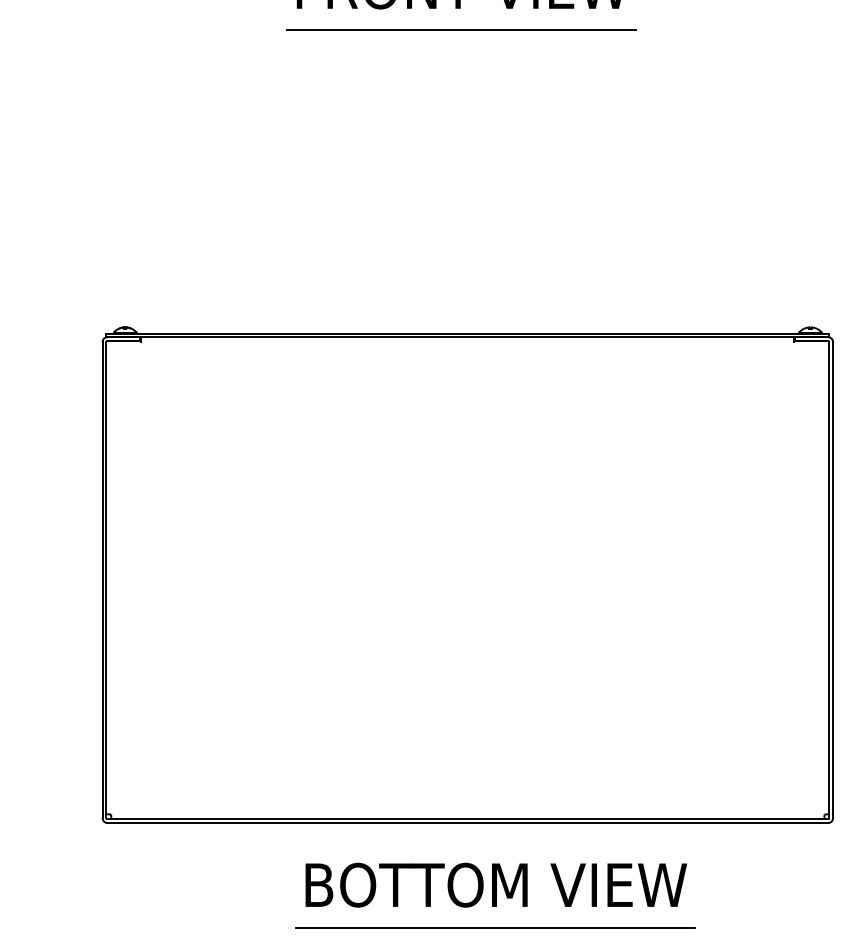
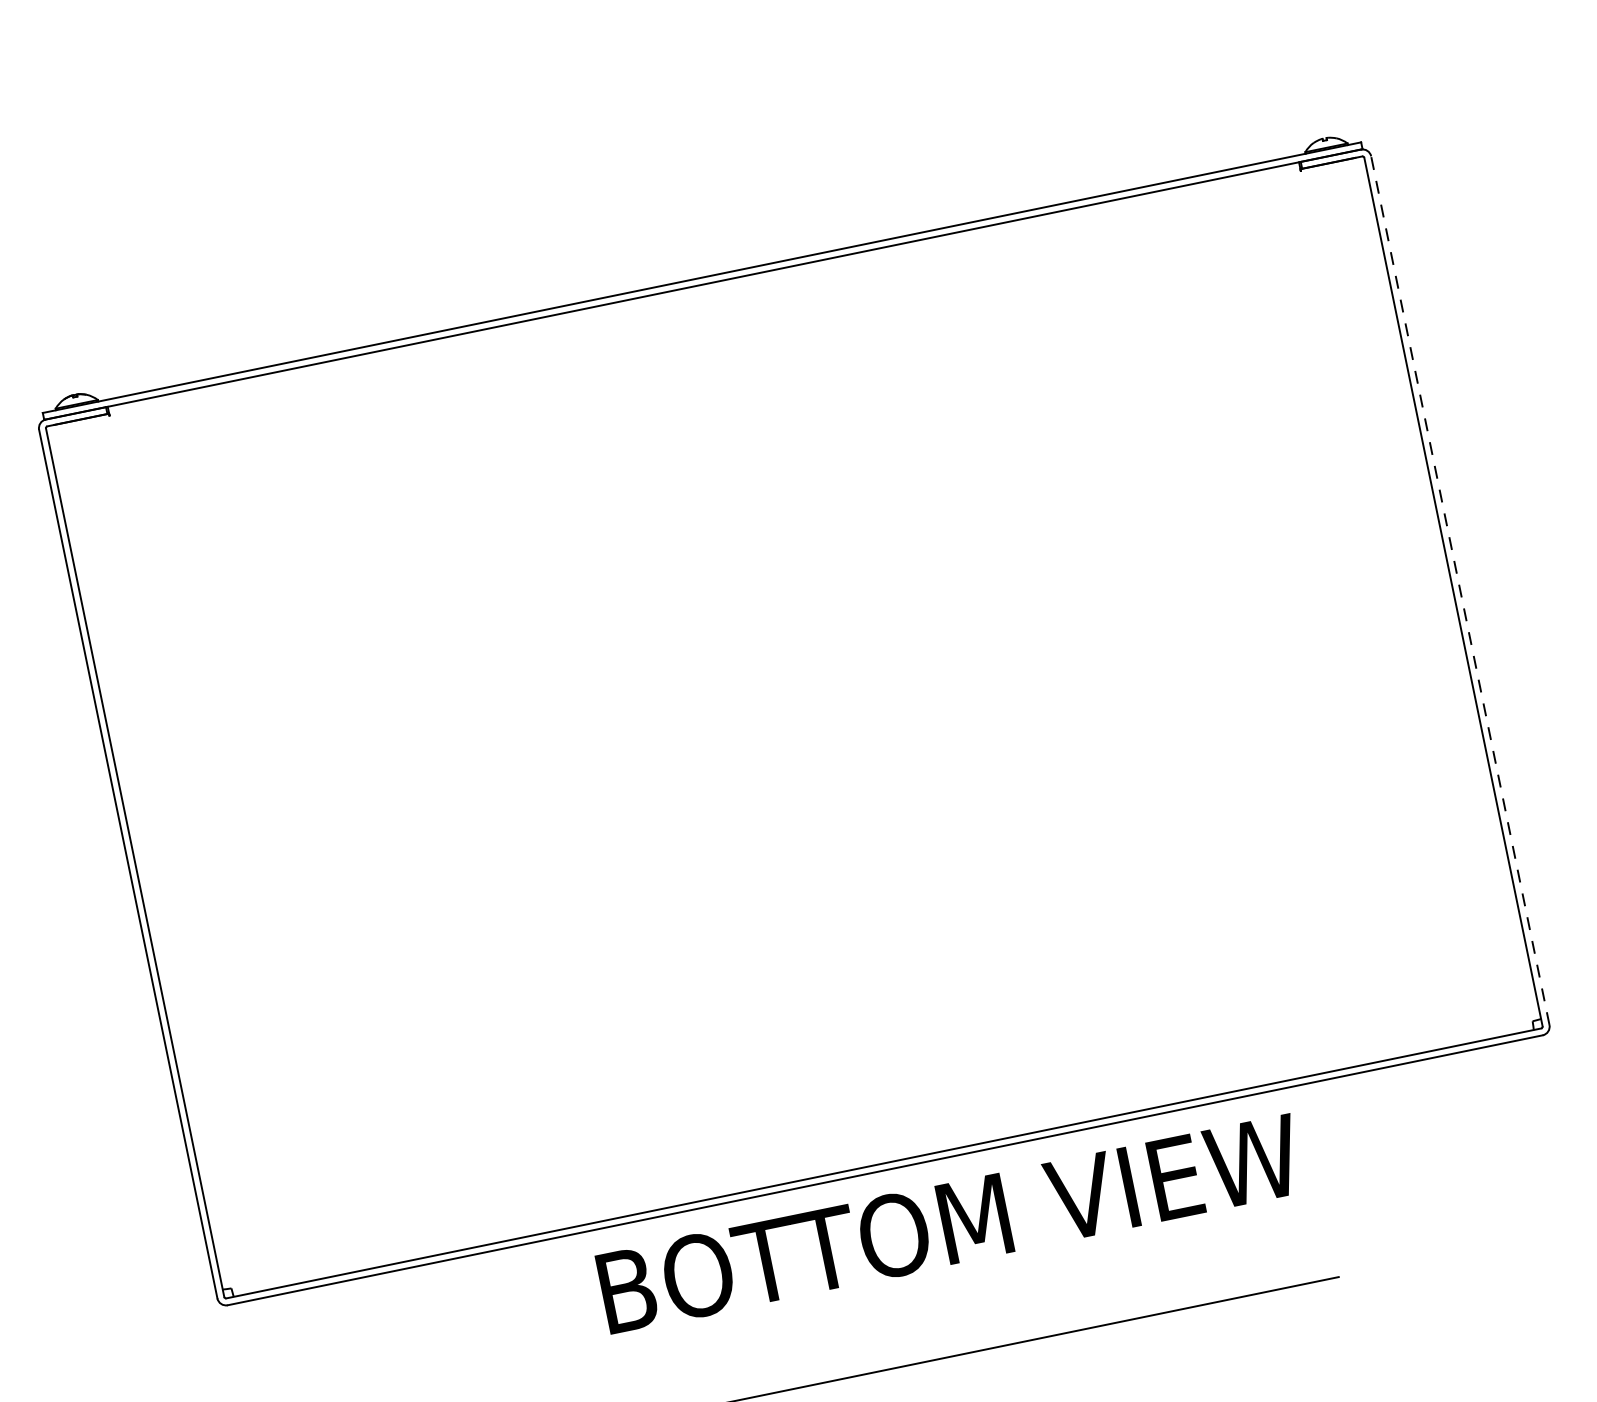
line: (833, 579) -> (1460, 589), solid -> dashed
text: (495, 884) -> (948, 1222), moved

